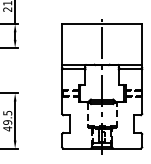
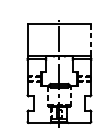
line: (142, 45) -> (91, 40), solid -> dashed

